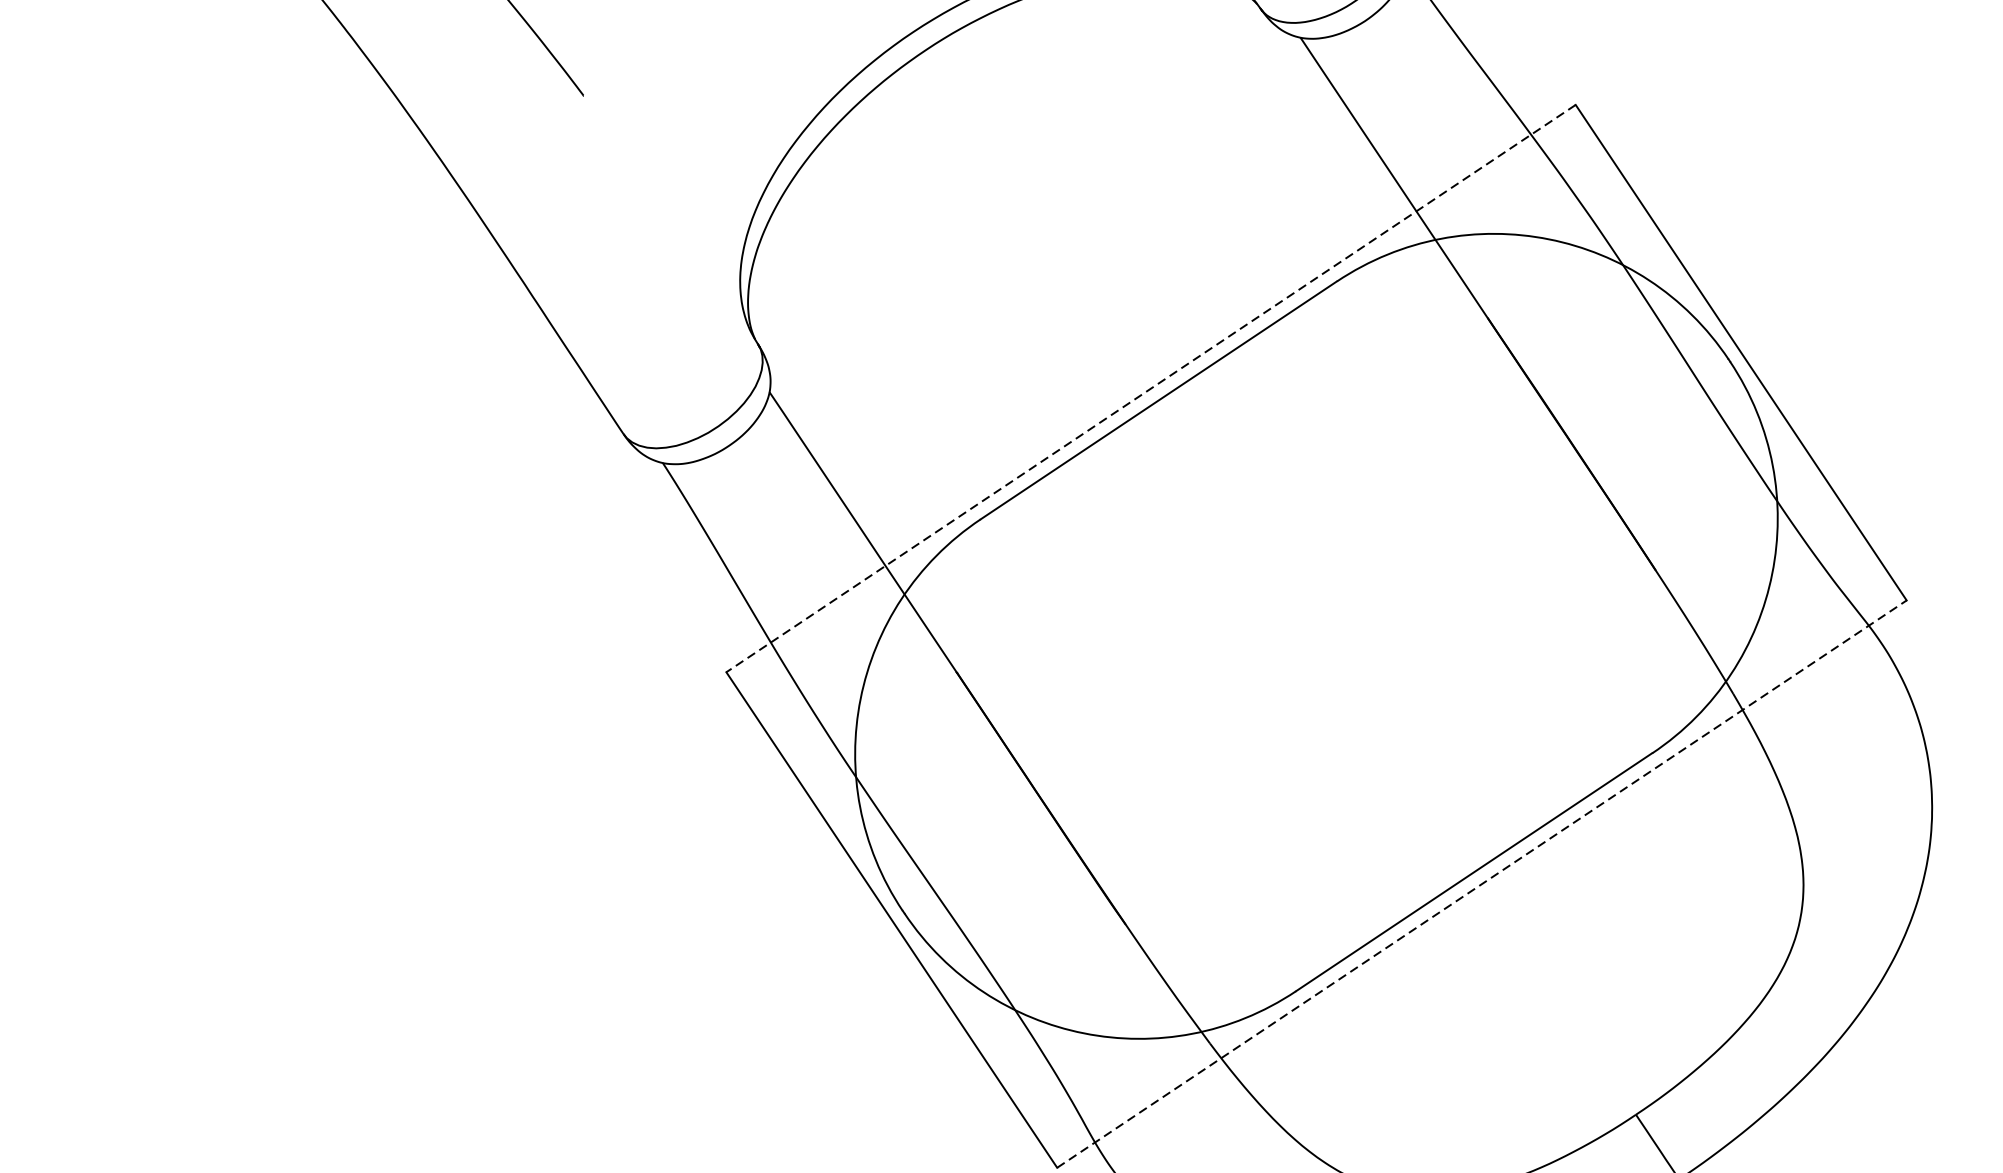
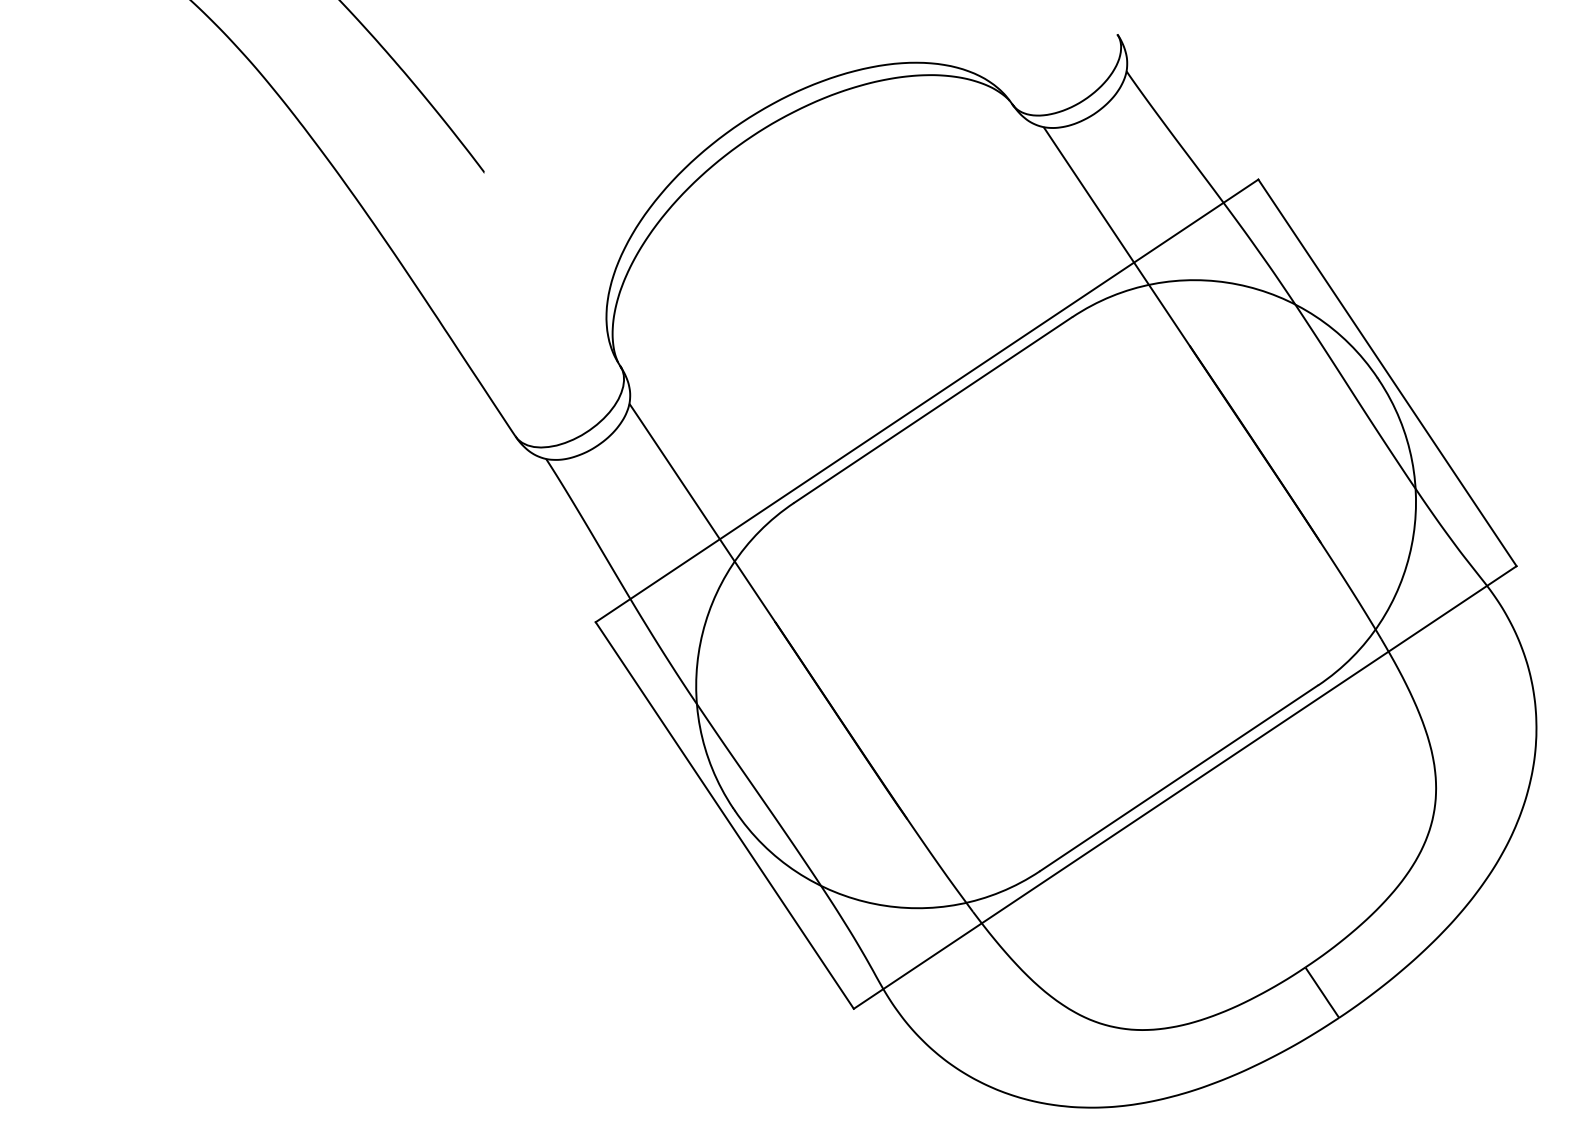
line: (1150, 389) -> (926, 401), dashed -> solid
line: (1482, 884) -> (1185, 787), dashed -> solid

